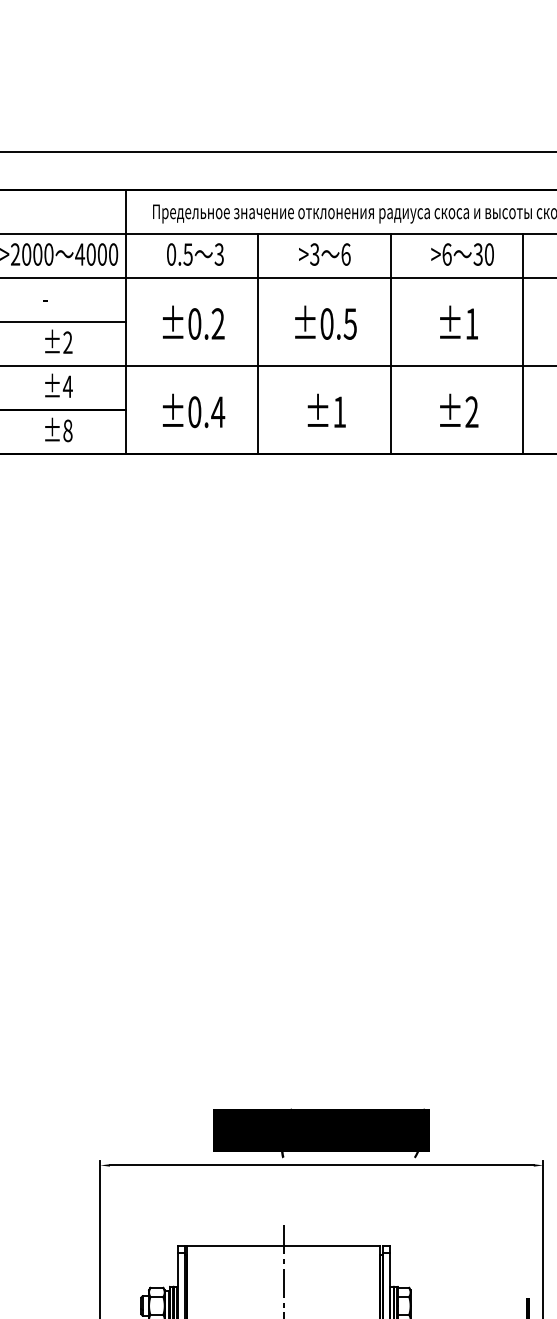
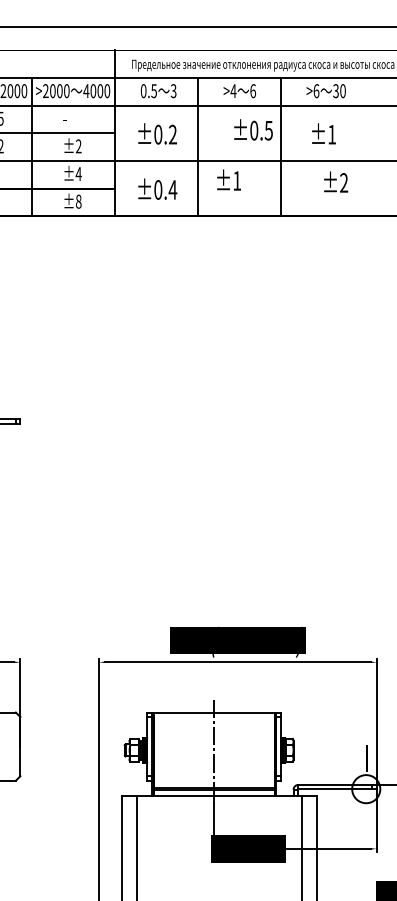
text: (314, 255) -> (233, 91), >3 -> >4
text: (325, 322) -> (253, 129), moved
line: (523, 344) -> (364, 147), removed
text: (325, 409) -> (228, 179), moved
text: (459, 409) -> (336, 181), moved

